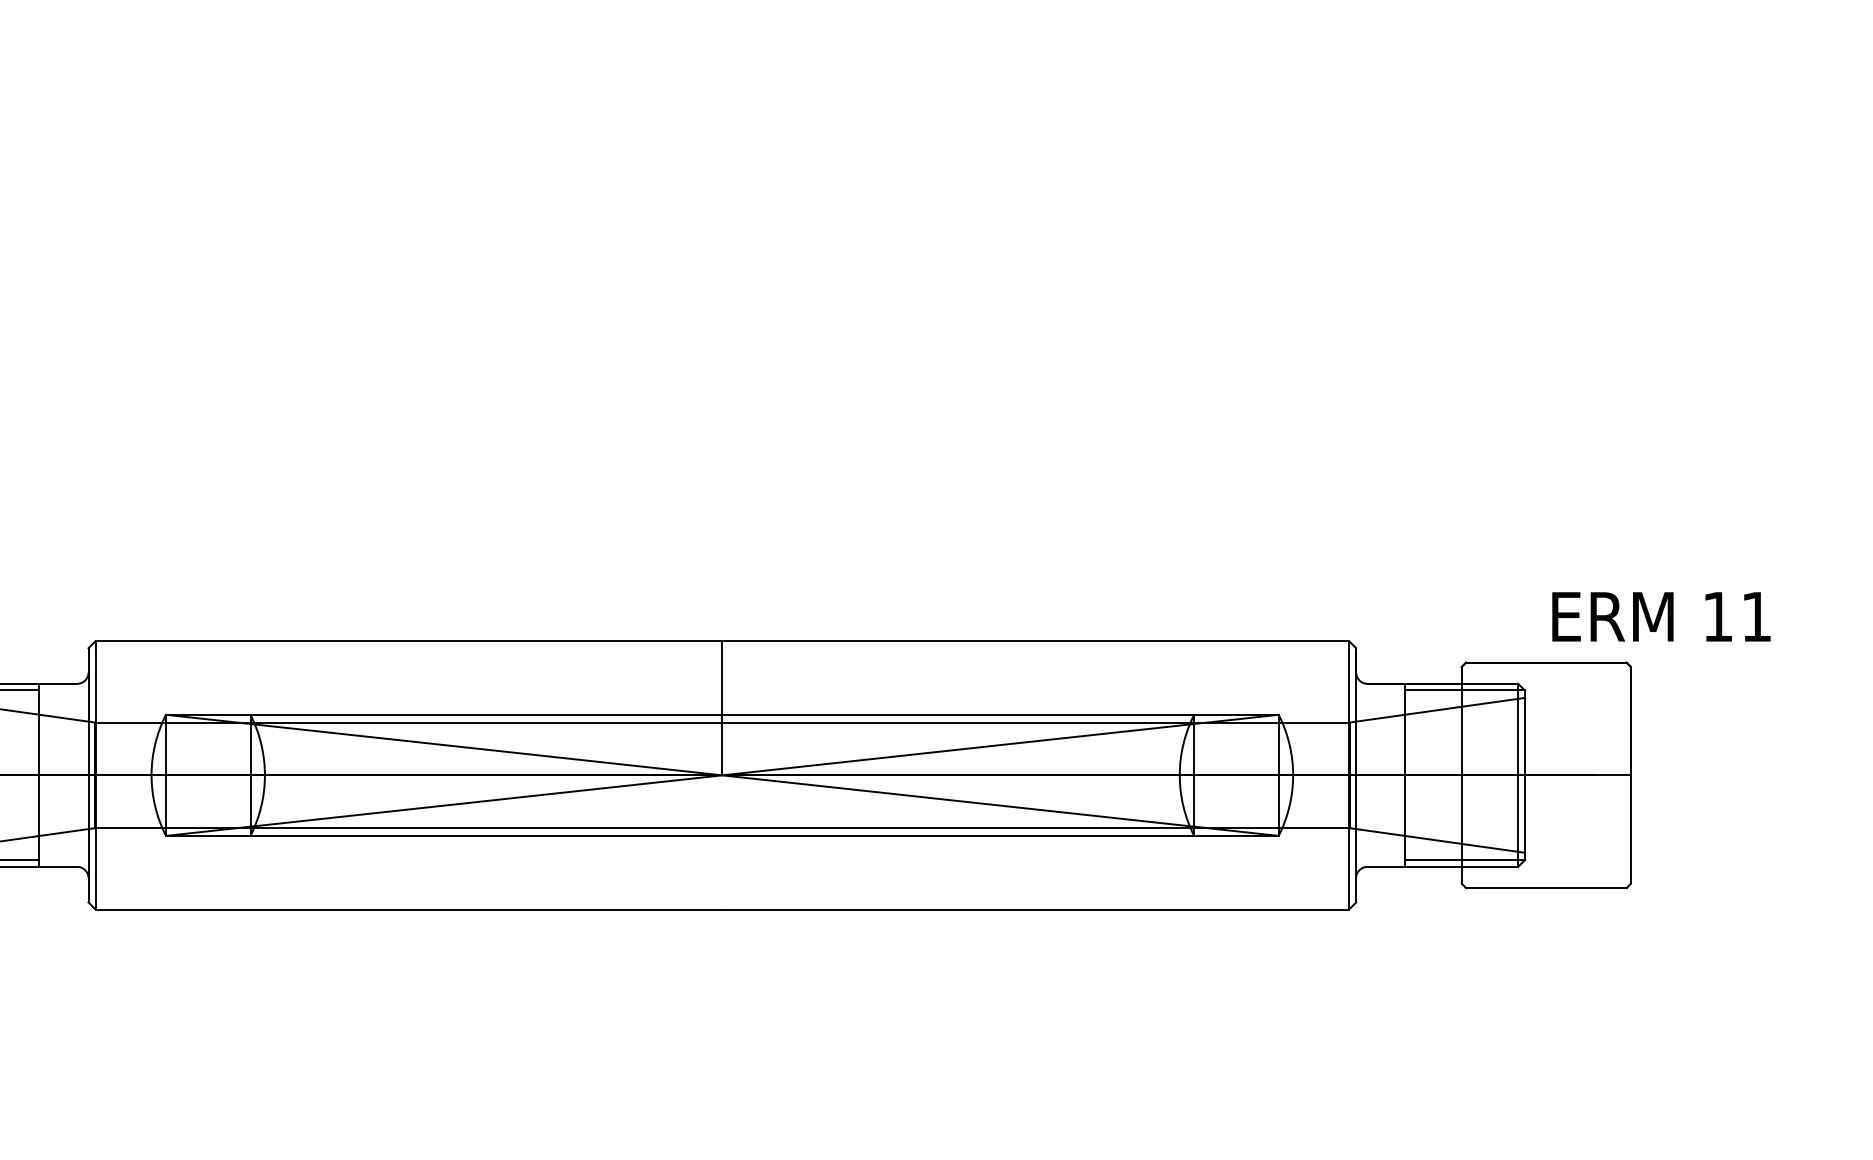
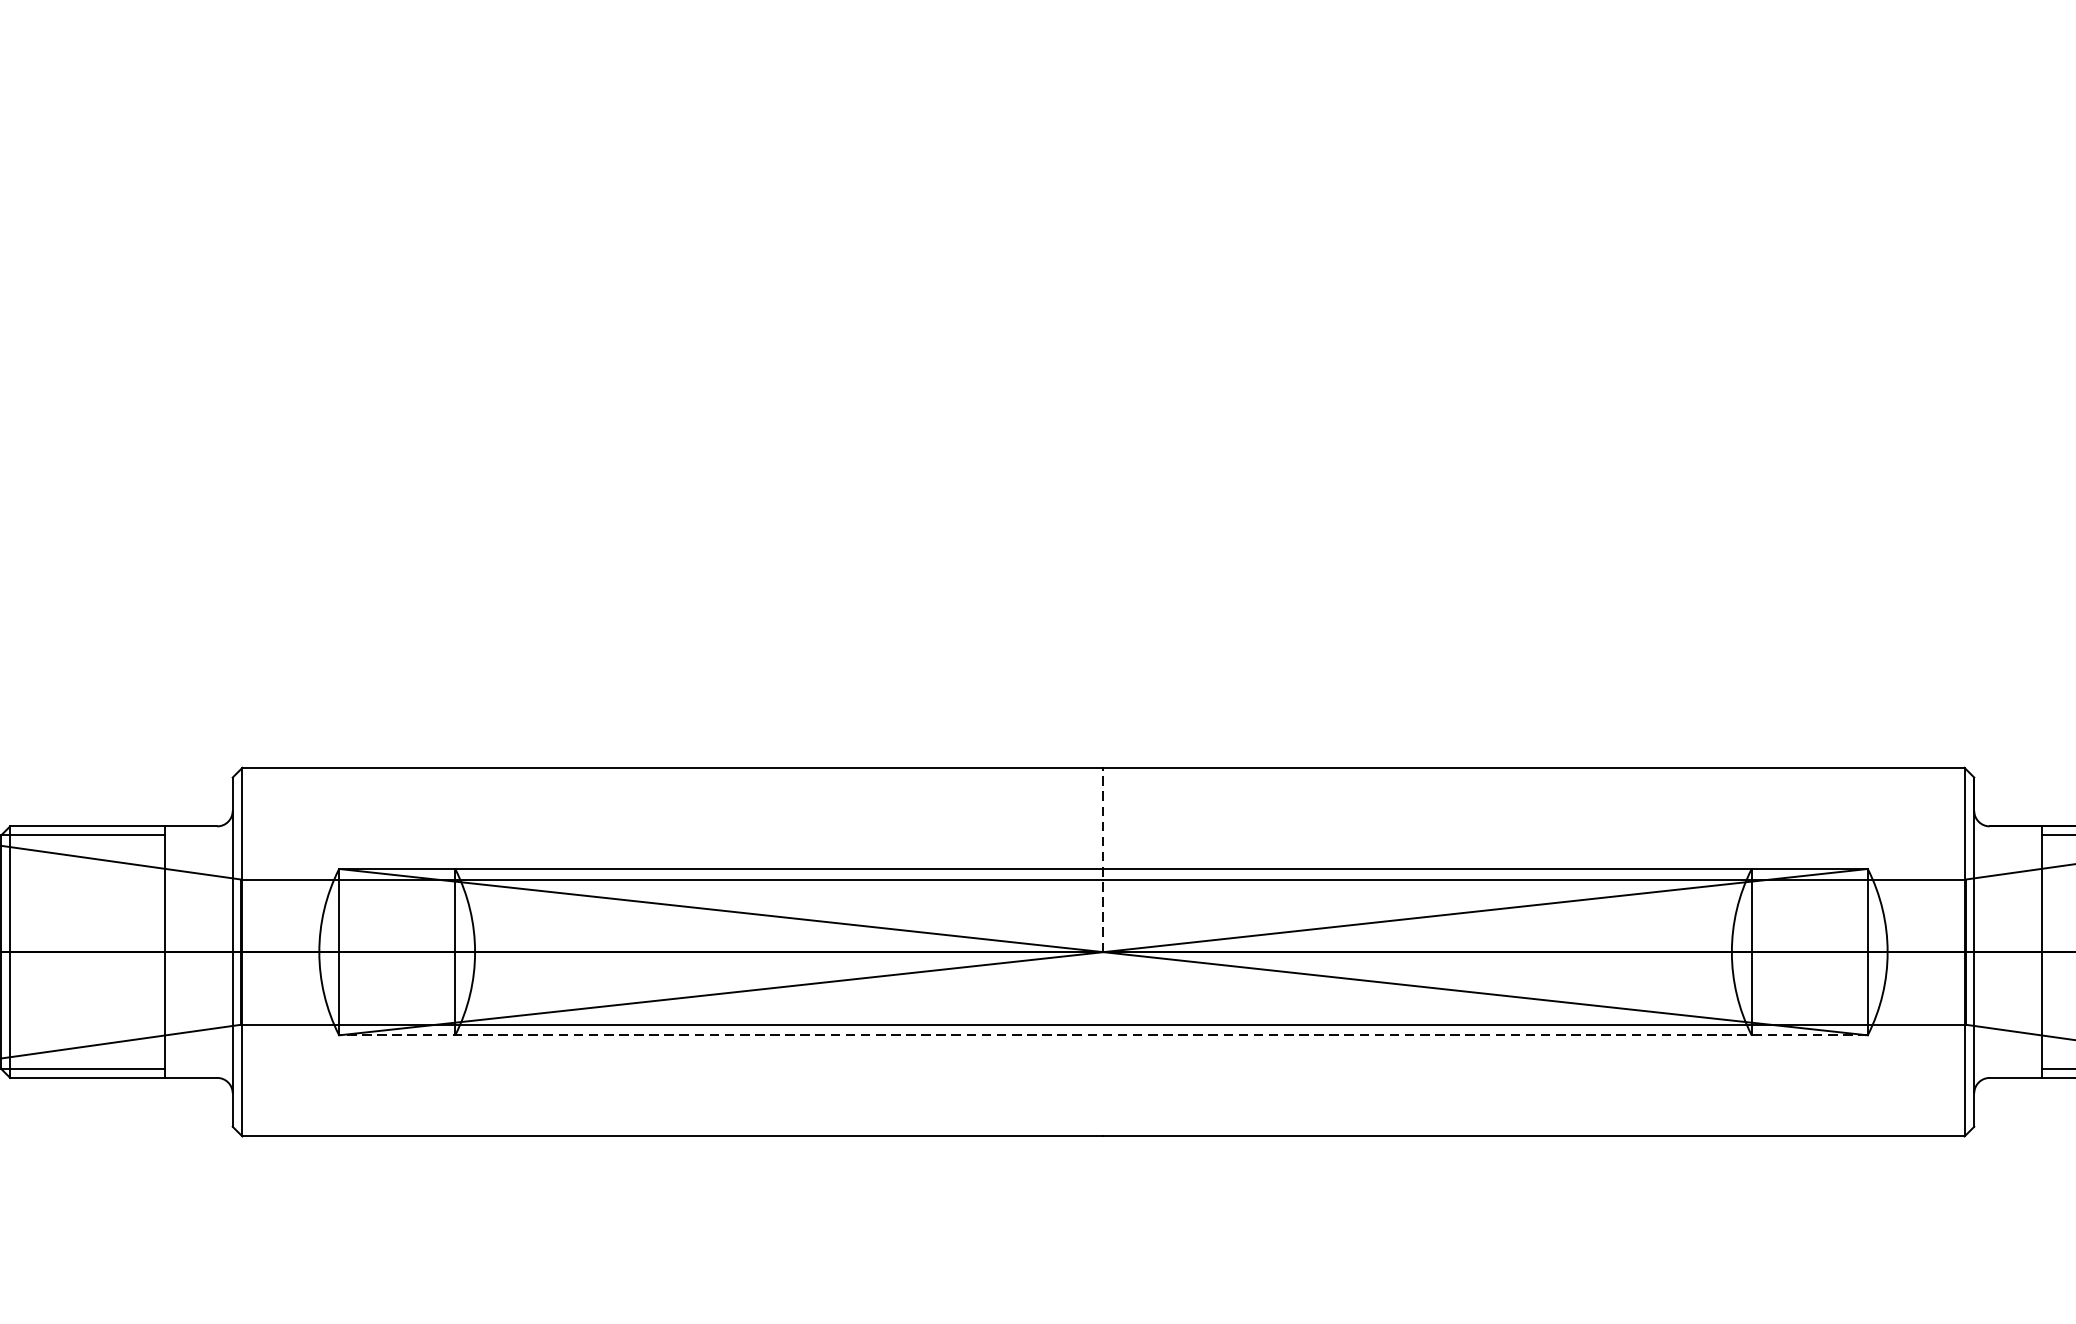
line: (722, 707) -> (1103, 858), solid -> dashed
line: (721, 835) -> (1102, 1034), solid -> dashed

